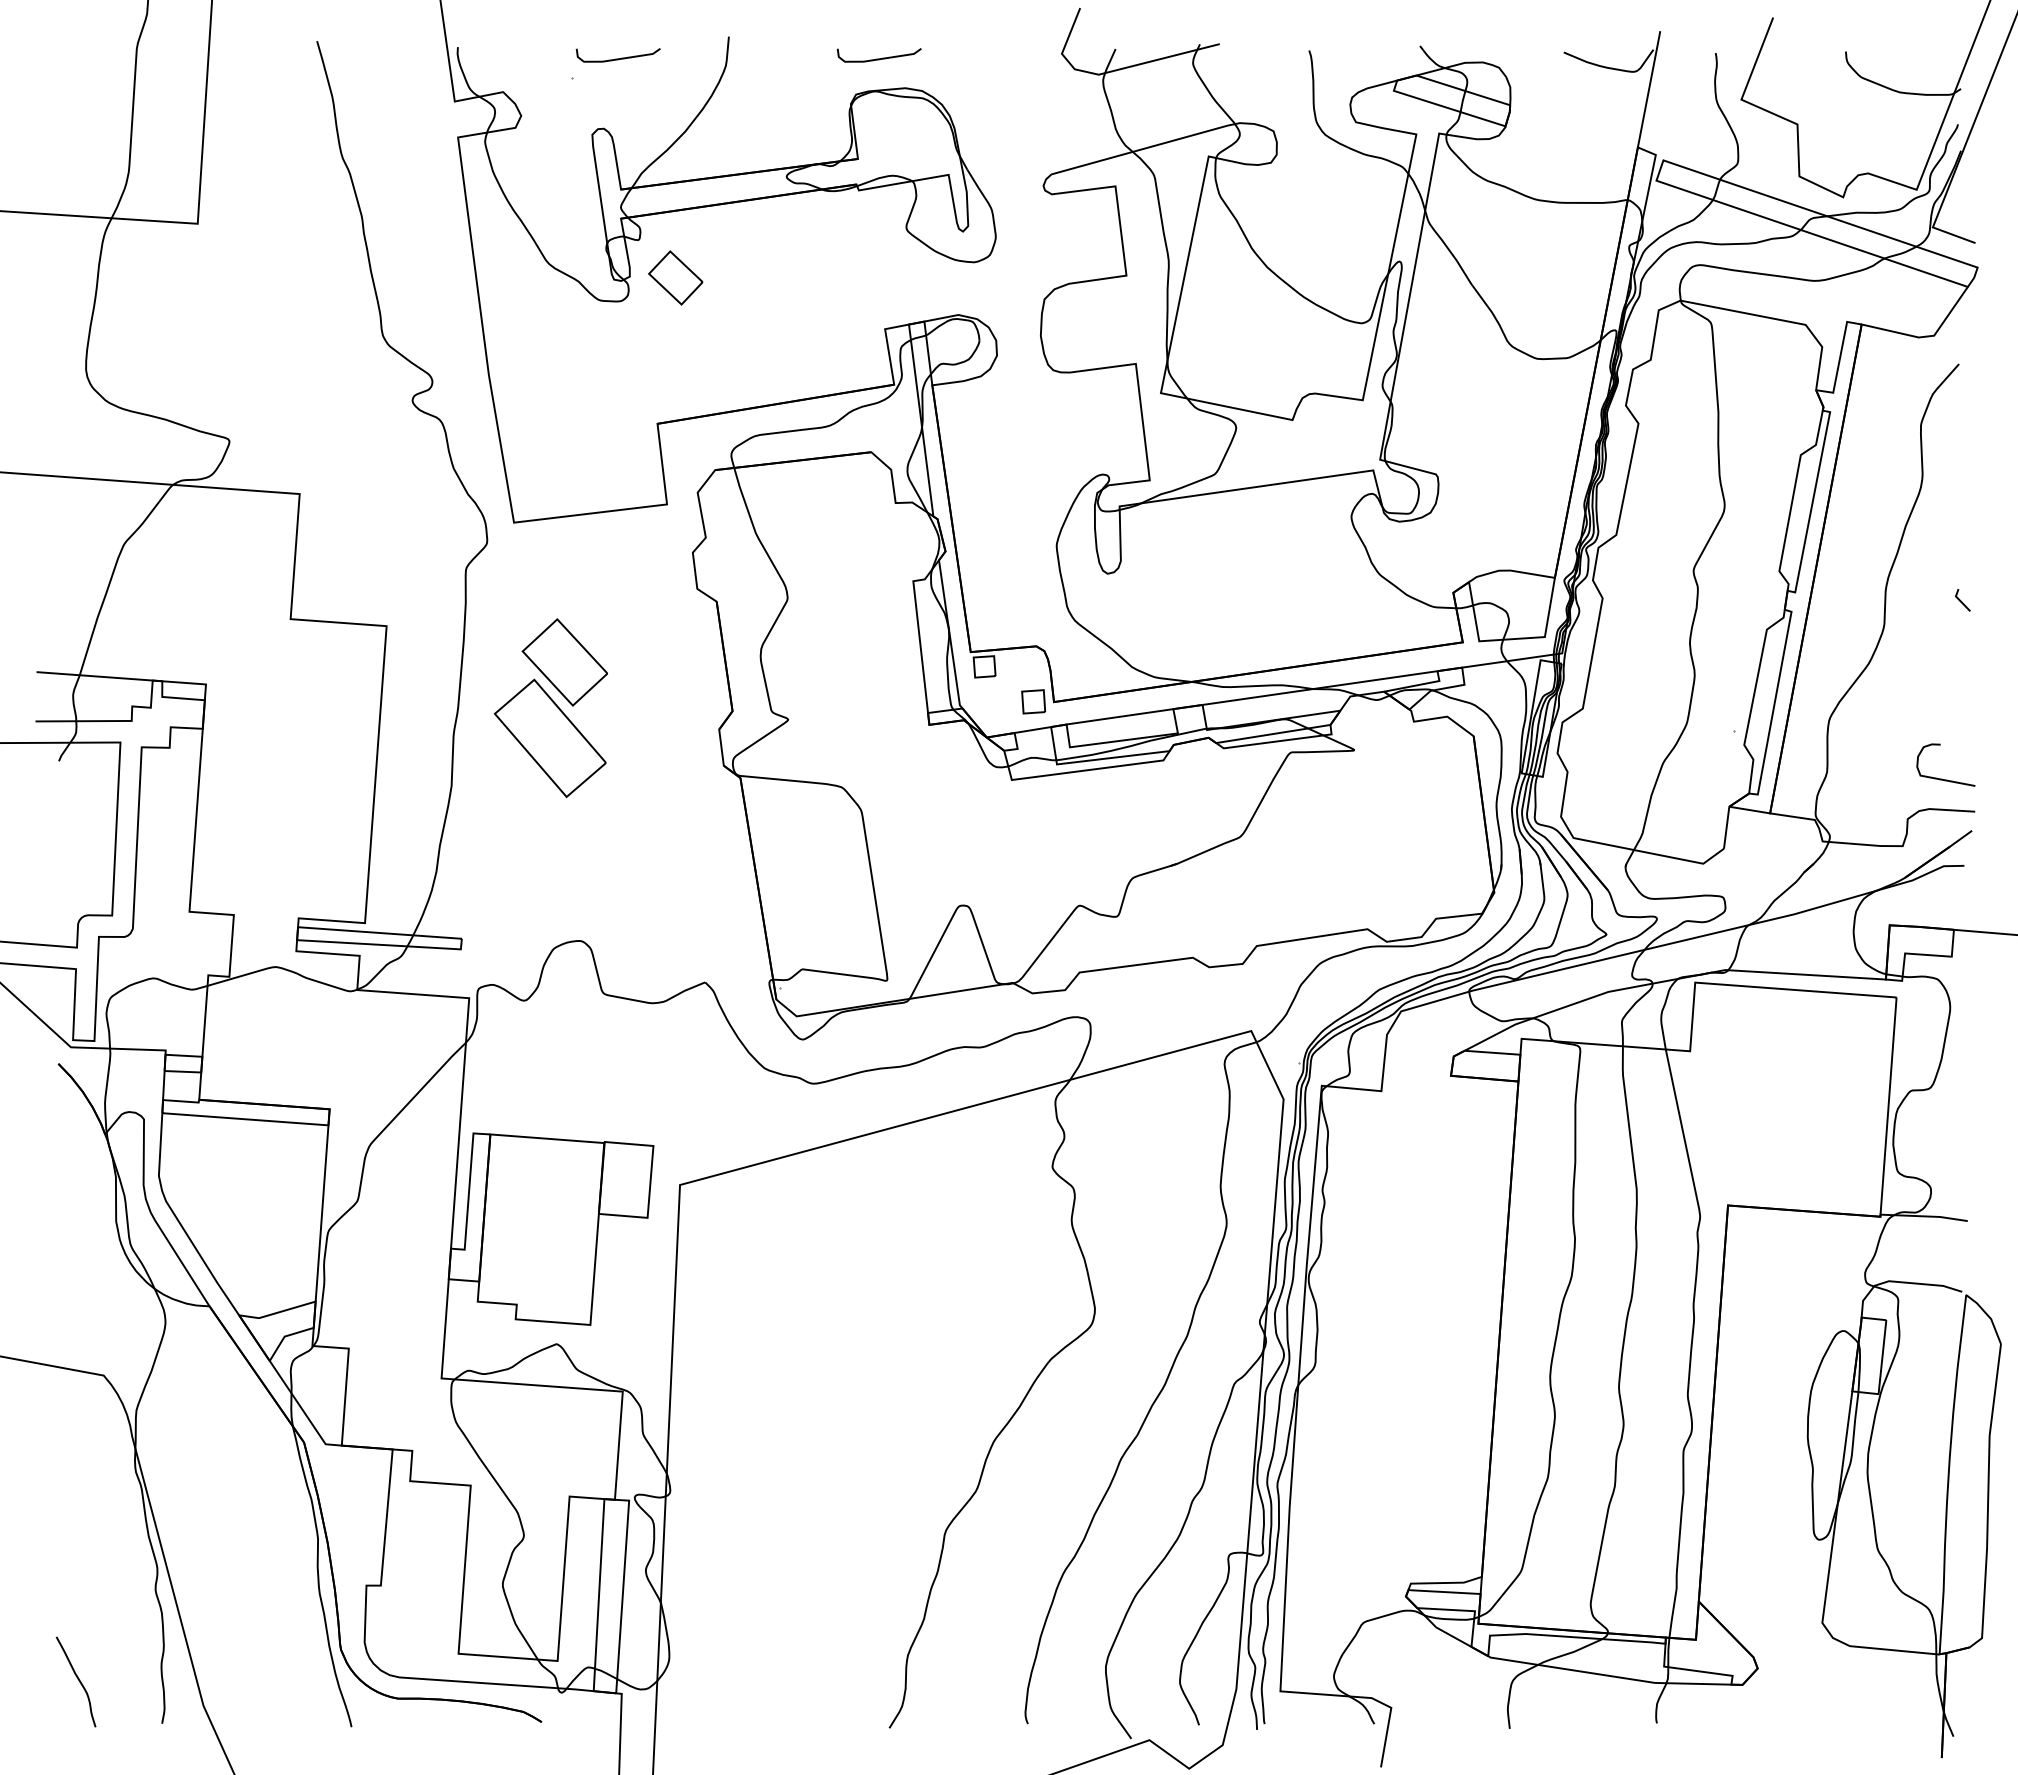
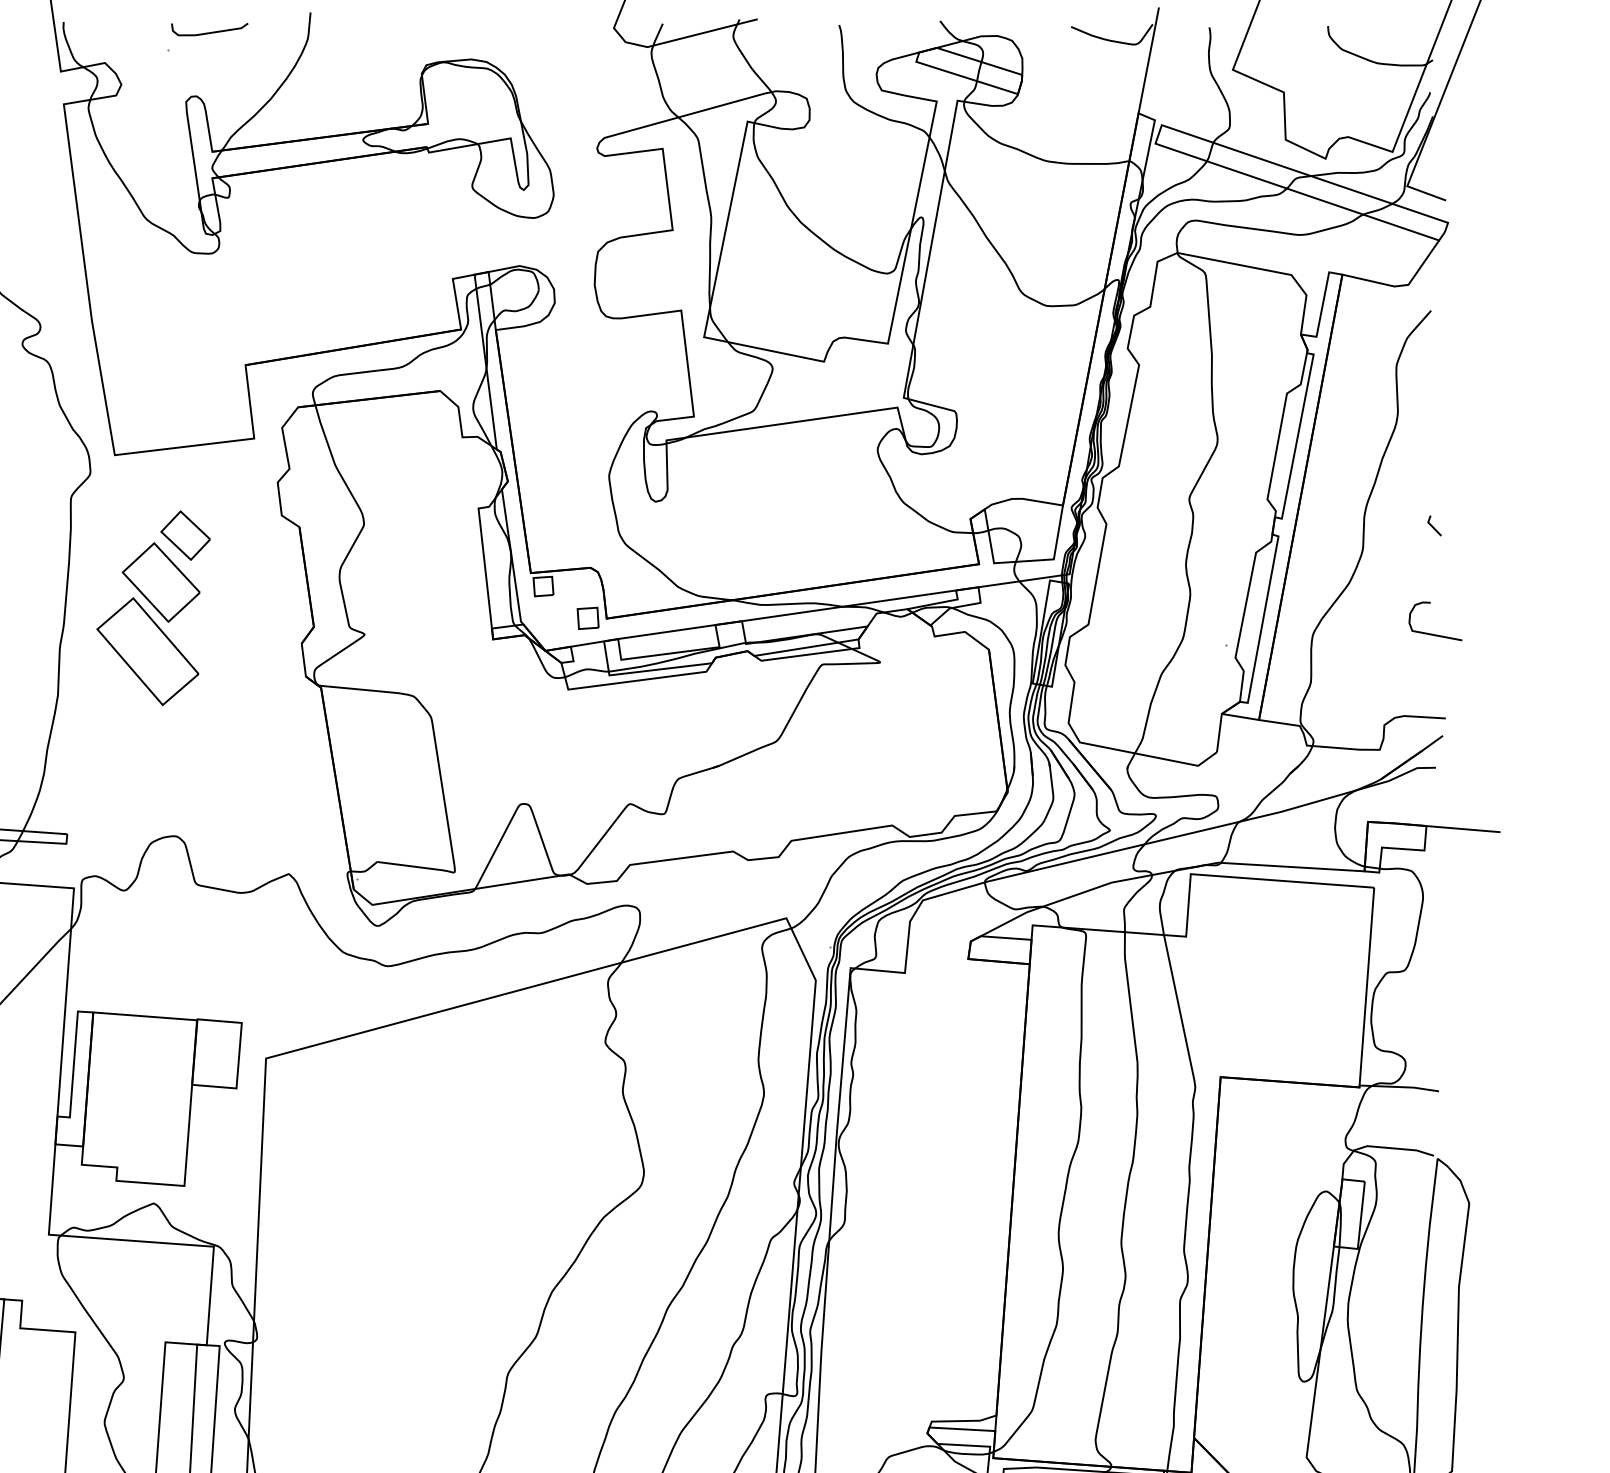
curve: (878, 58) -> (446, 32), removed
part: (675, 277) -> (185, 535), moved
curve: (1942, 778) -> (1432, 633), moved

